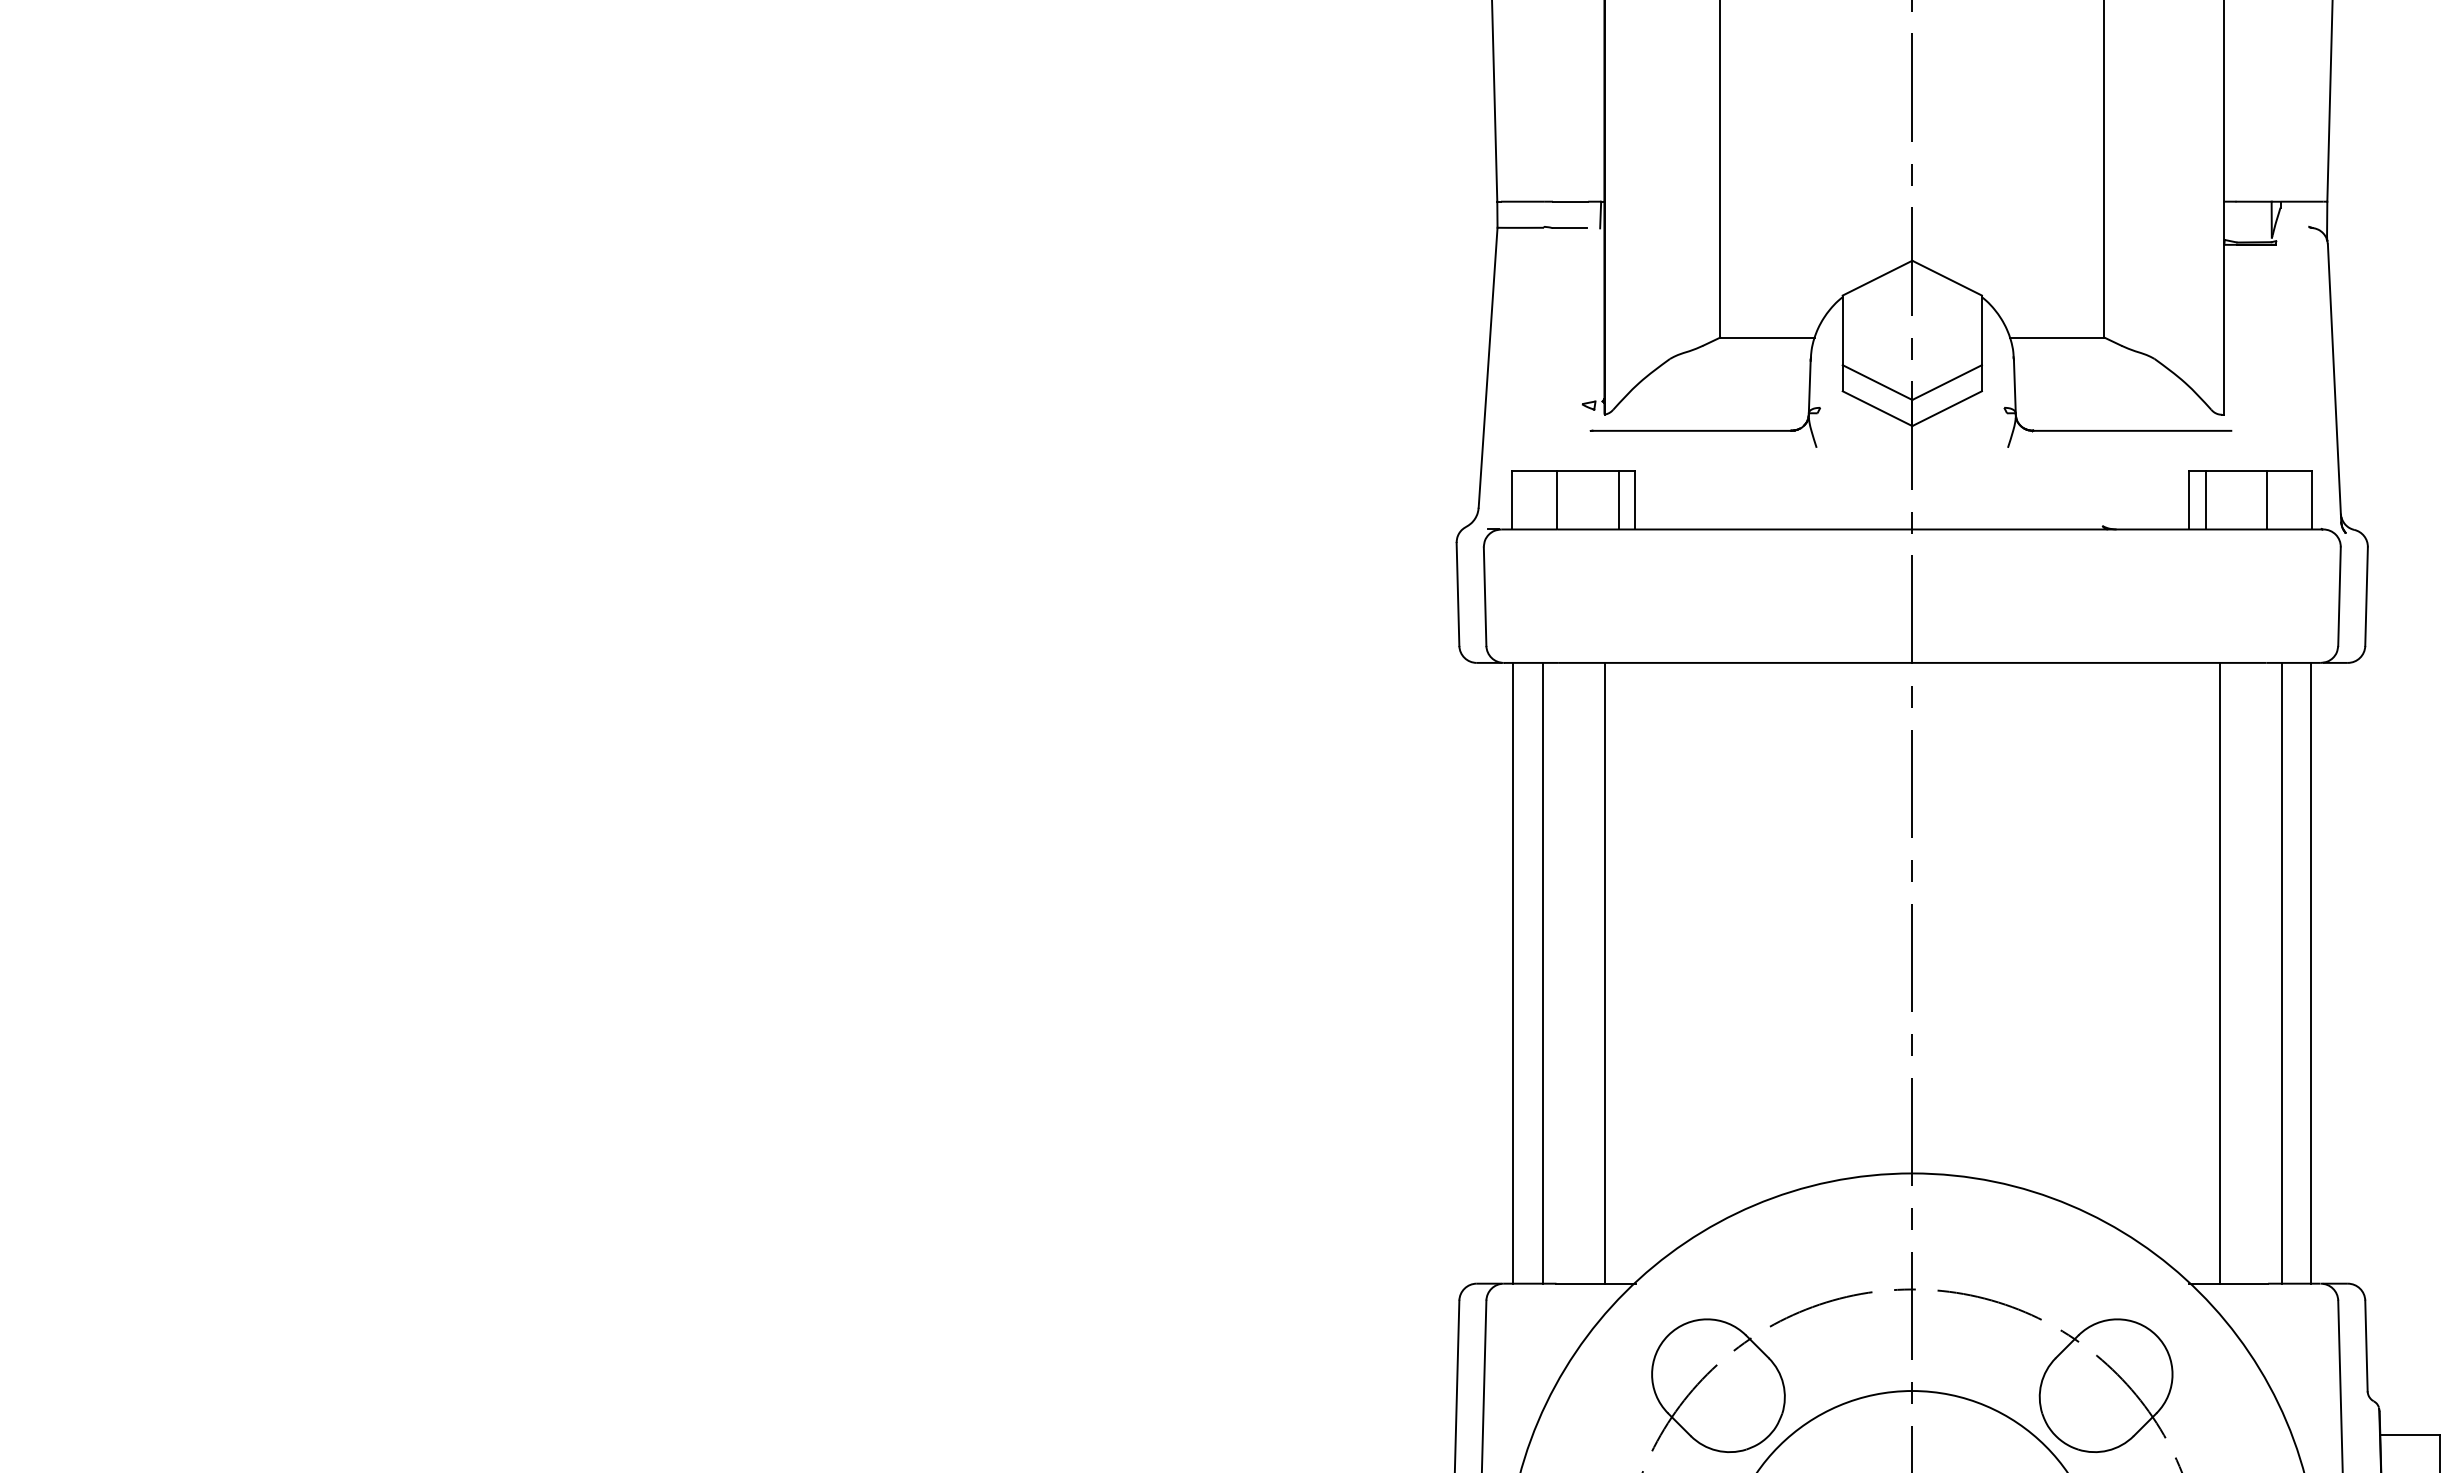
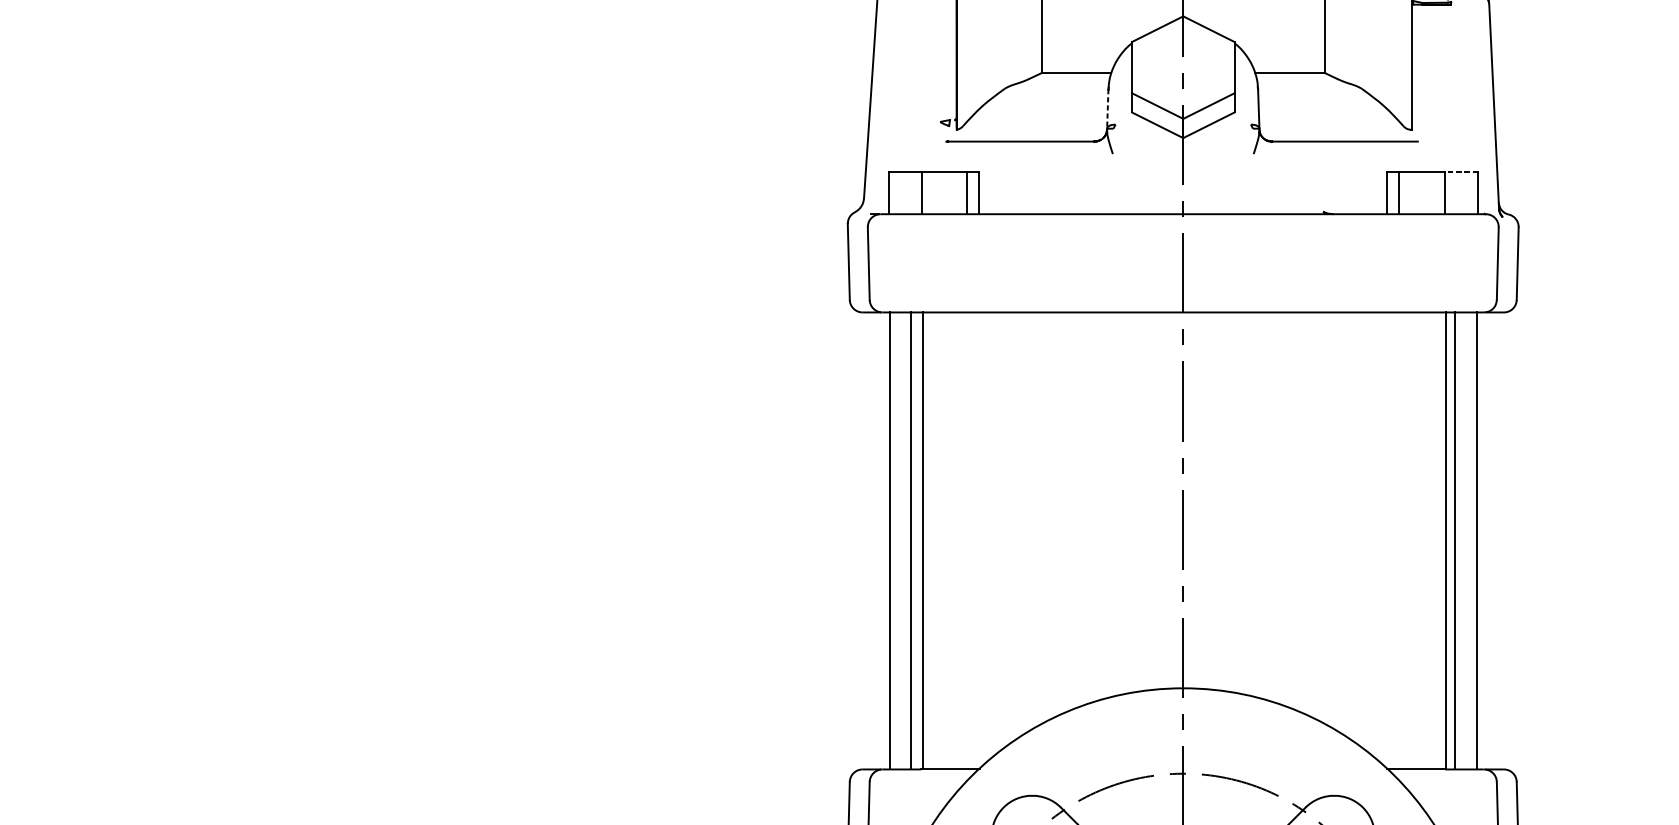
line: (1809, 386) -> (1107, 108), solid -> dashed
line: (2289, 471) -> (1460, 171), solid -> dashed
line: (1605, 972) -> (923, 540), moved
line: (2219, 972) -> (1446, 540), moved

